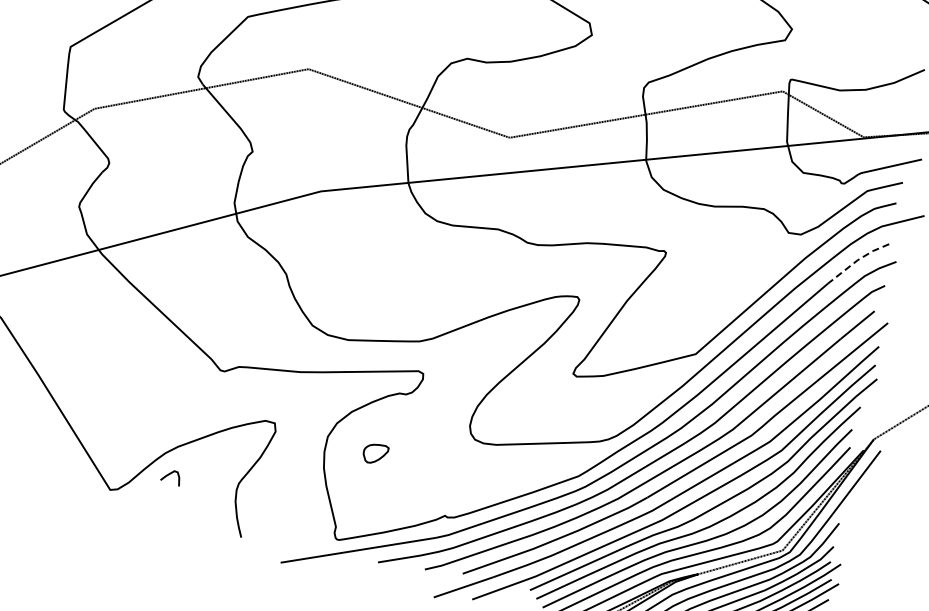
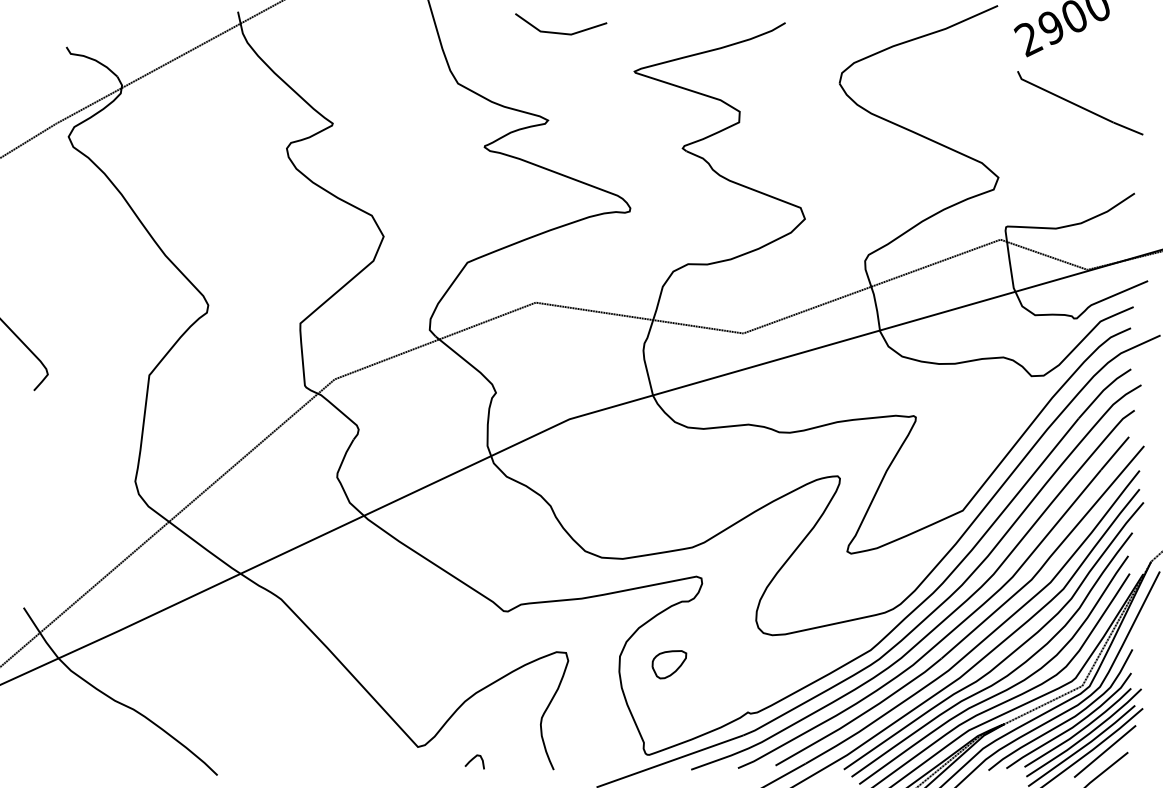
line: (857, 260) -> (1103, 390), dashed -> solid
part: (375, 453) -> (669, 664), size x1.43
curve: (170, 474) -> (473, 759), moved

